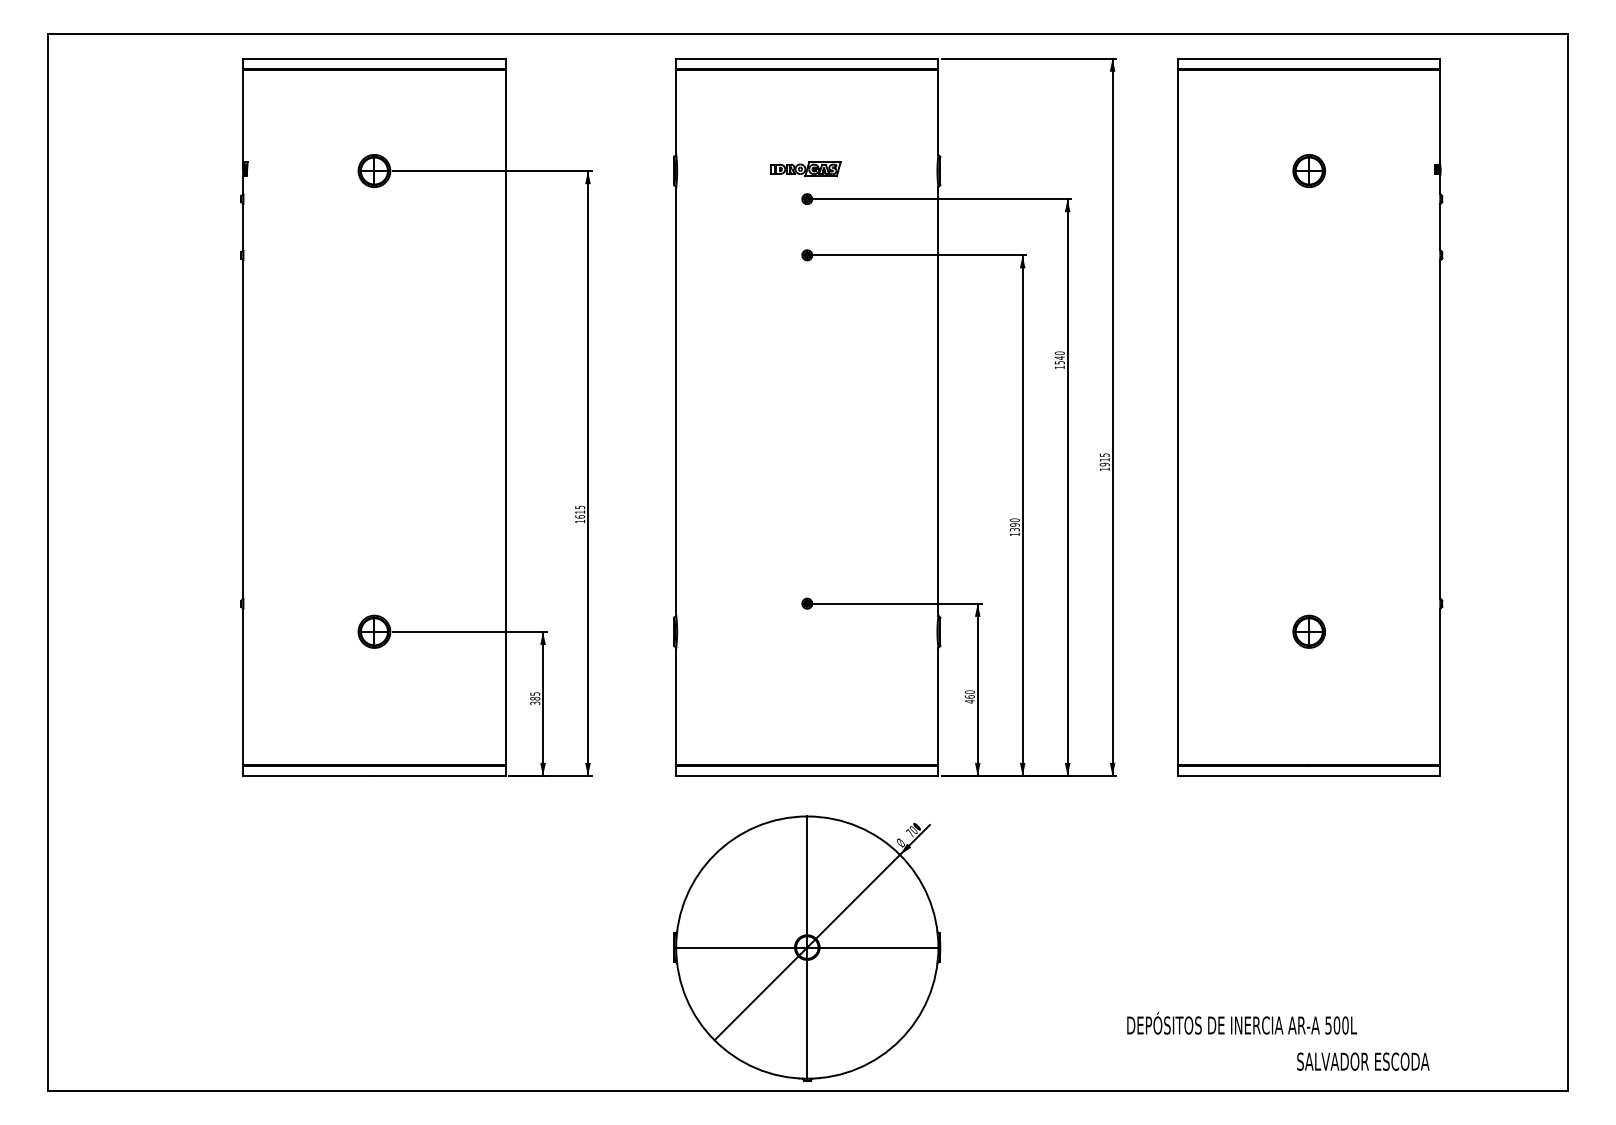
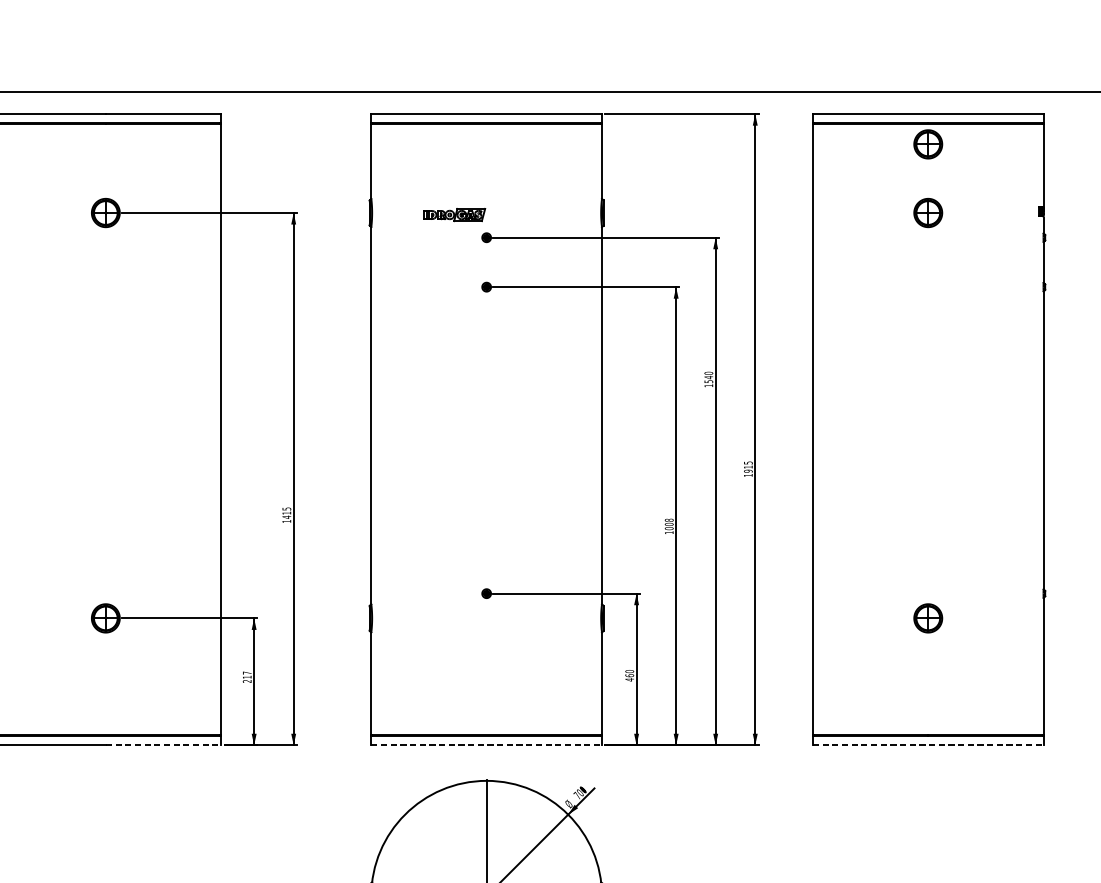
part: (1308, 92) -> (927, 143), added
part: (805, 169) -> (454, 215), moved
text: (580, 516) -> (287, 516), 1615 -> 1415
text: (1014, 524) -> (668, 523), 1390 -> 1008
text: (535, 698) -> (247, 677), 385 -> 217
line: (440, 776) -> (163, 745), solid -> dashed
line: (807, 776) -> (486, 745), solid -> dashed
line: (1309, 776) -> (928, 745), solid -> dashed

